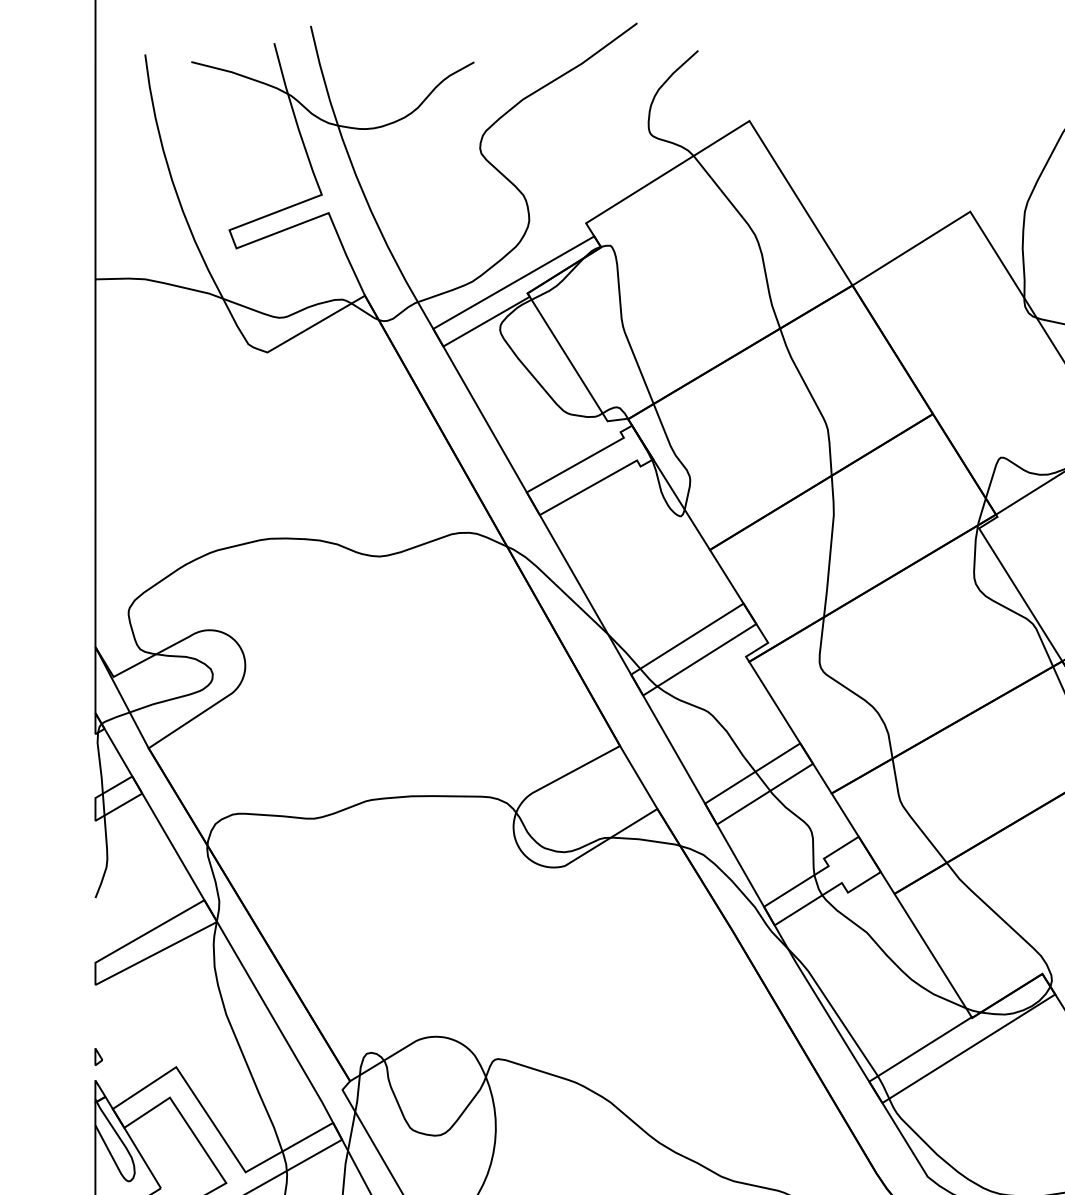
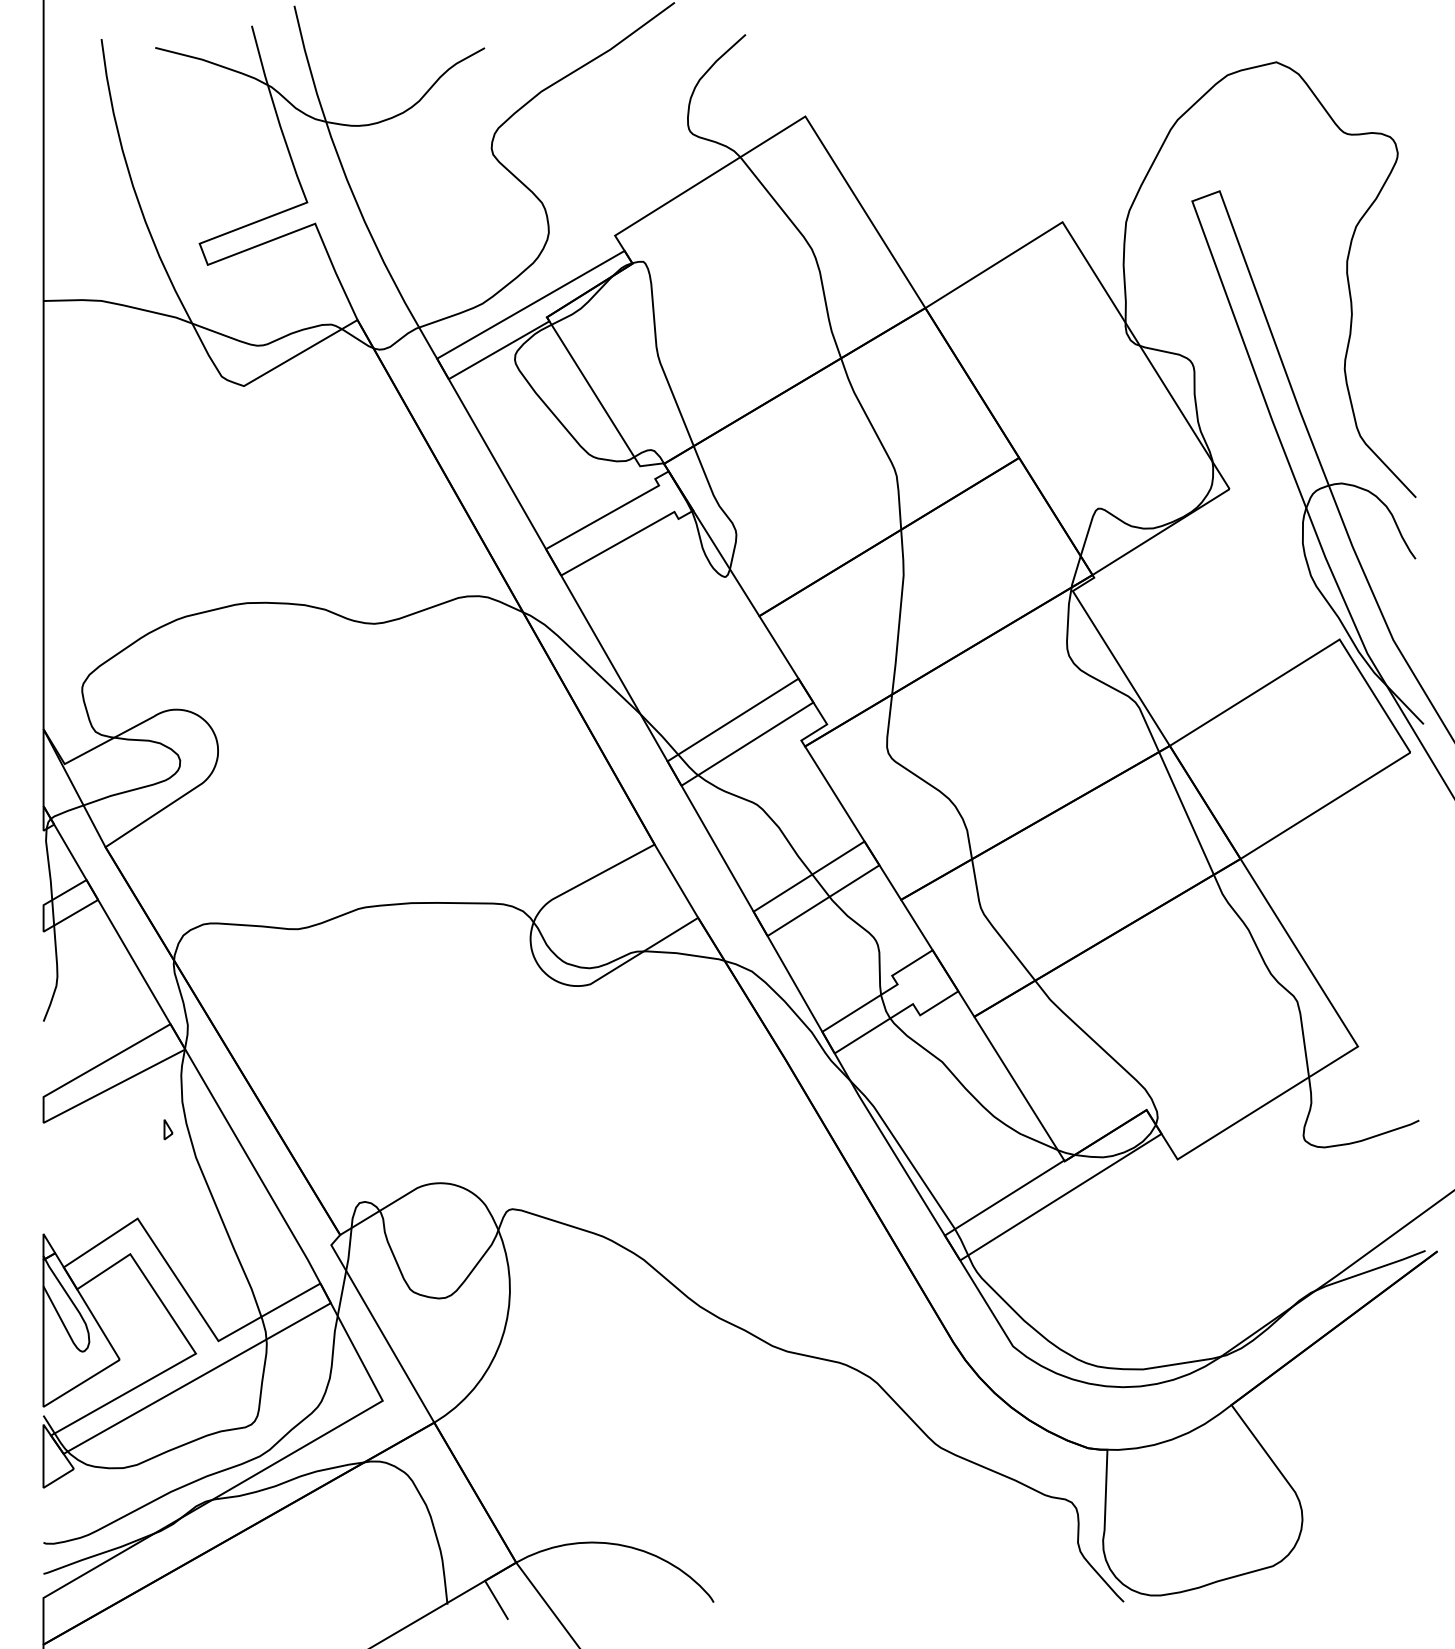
part: (98, 1056) -> (168, 1129), moved

